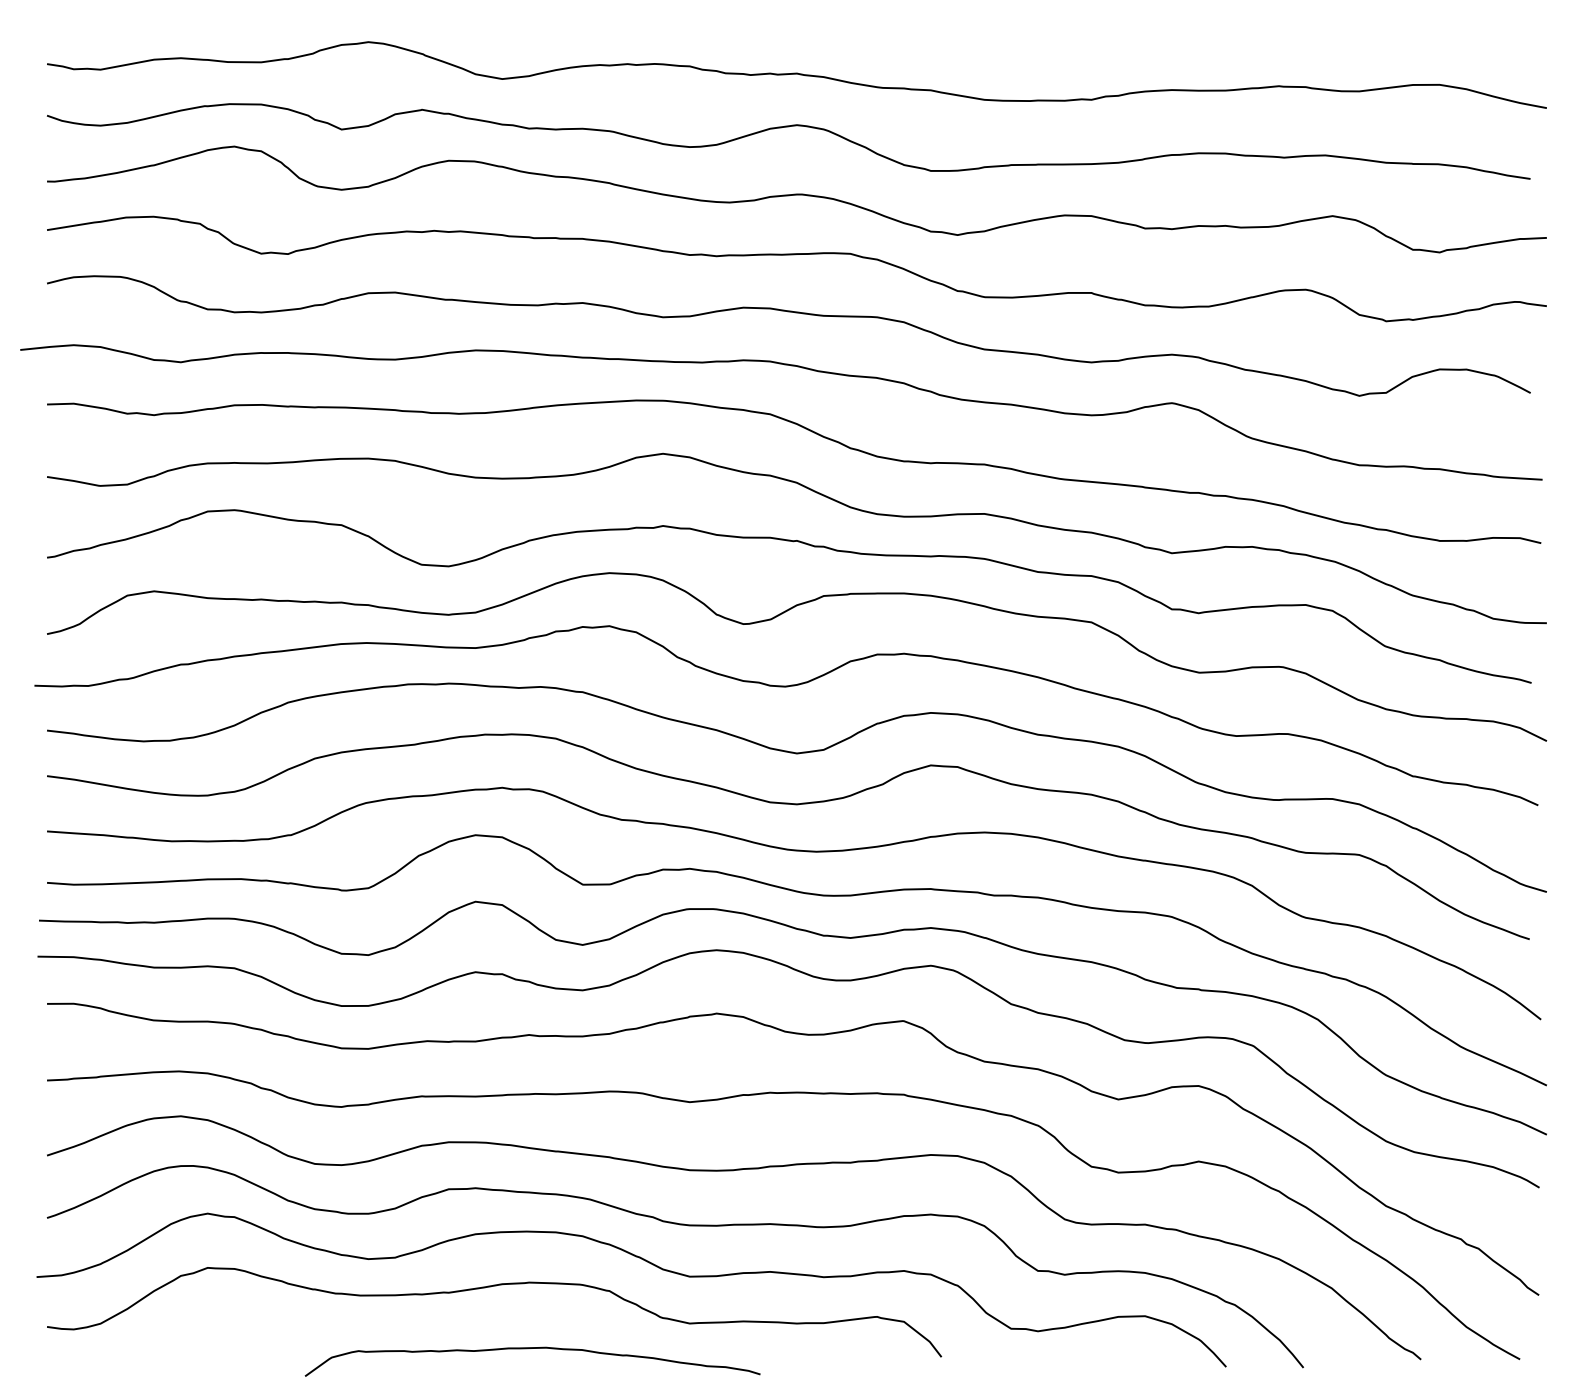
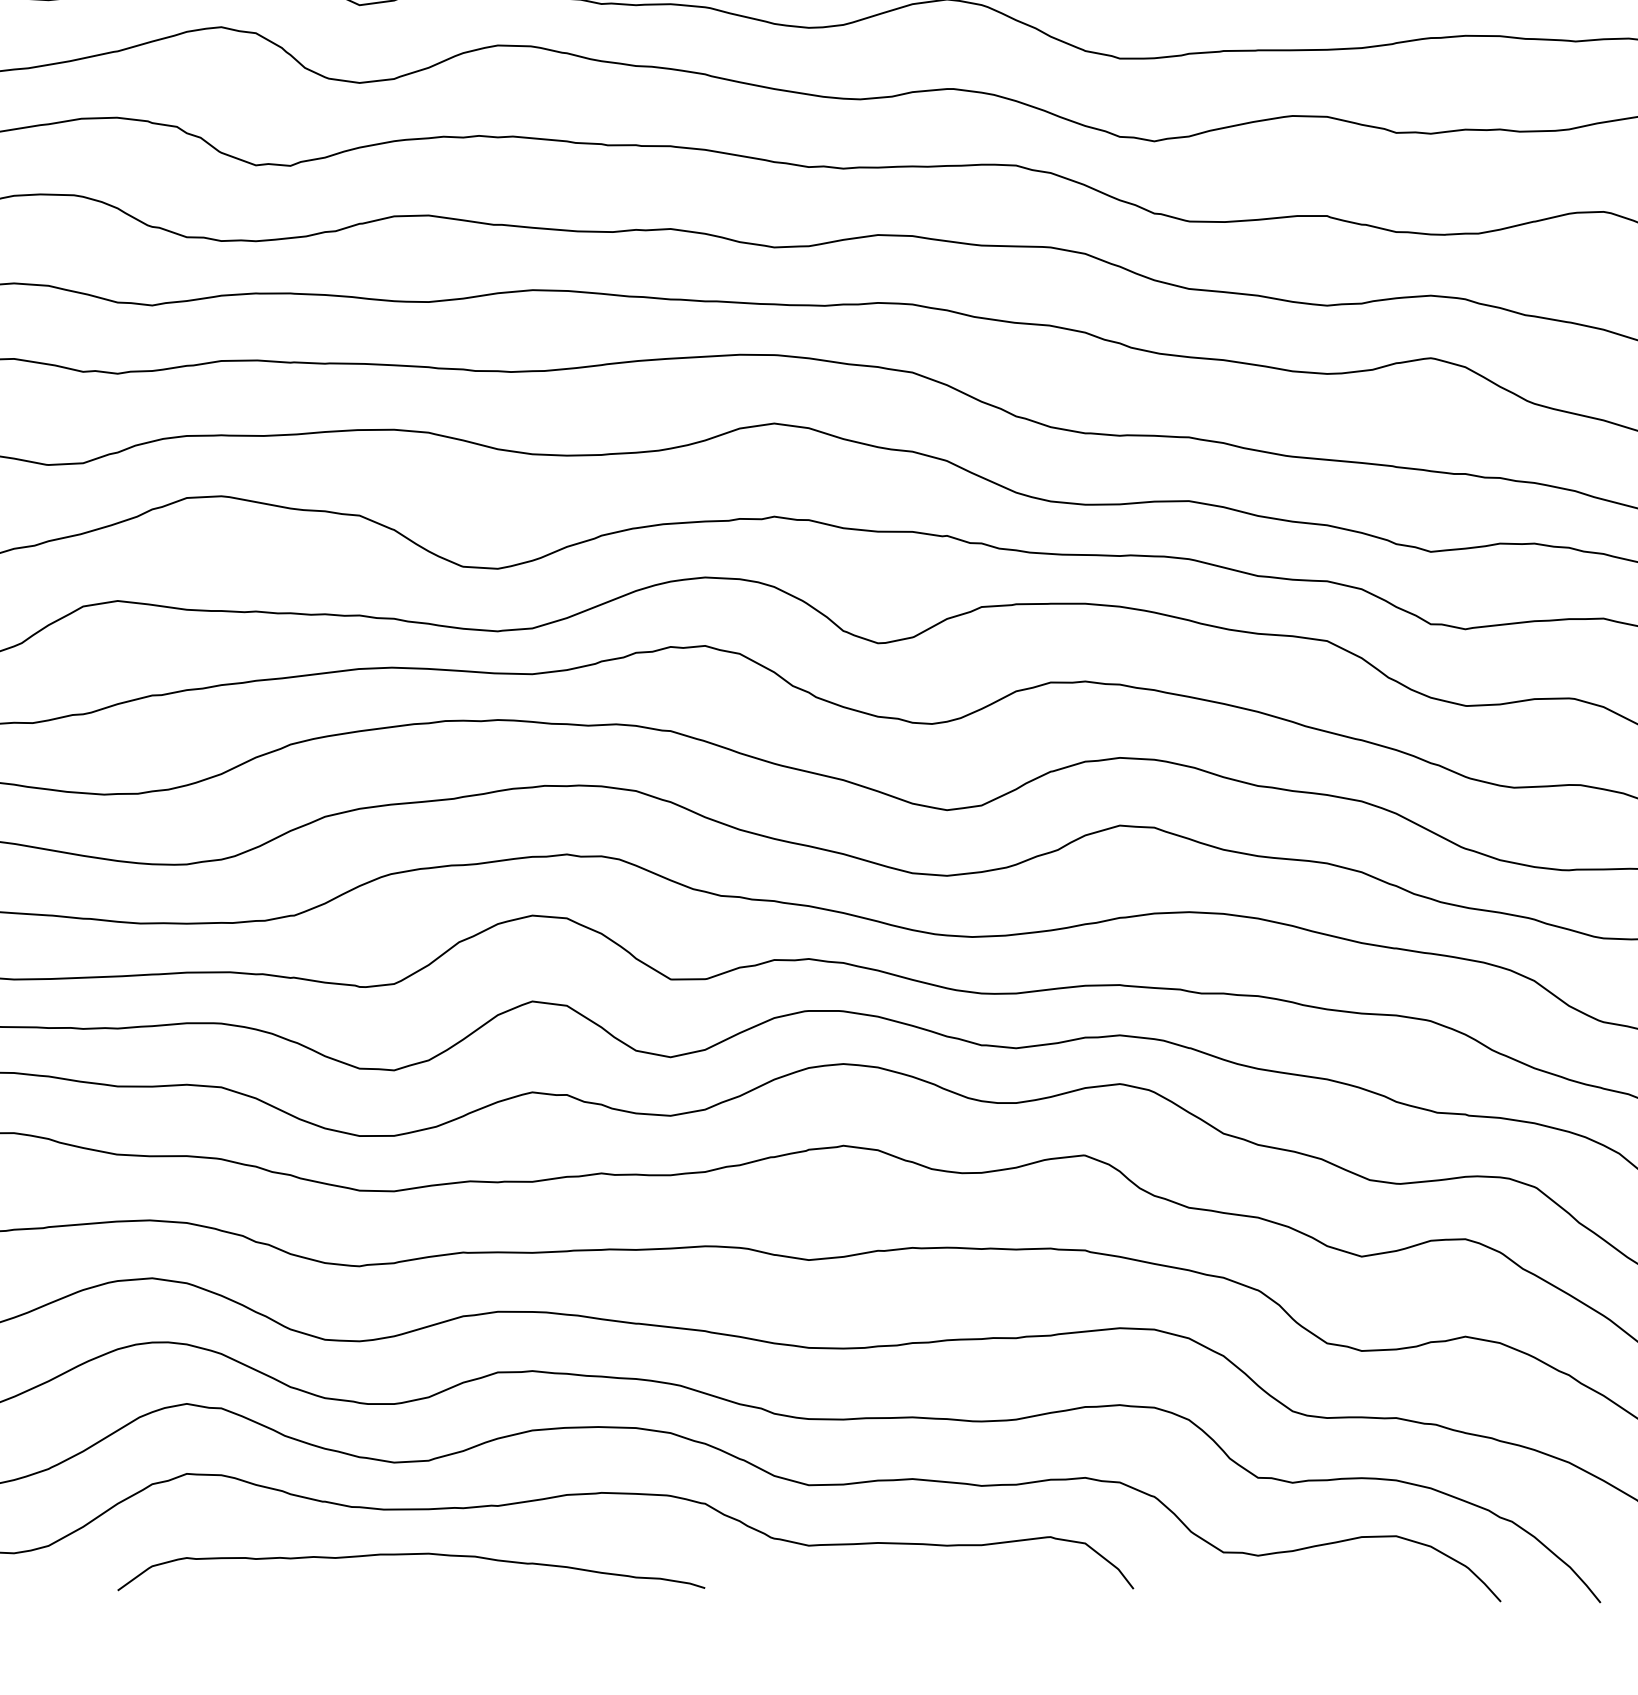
curve: (528, 1349) -> (405, 1555), moved

